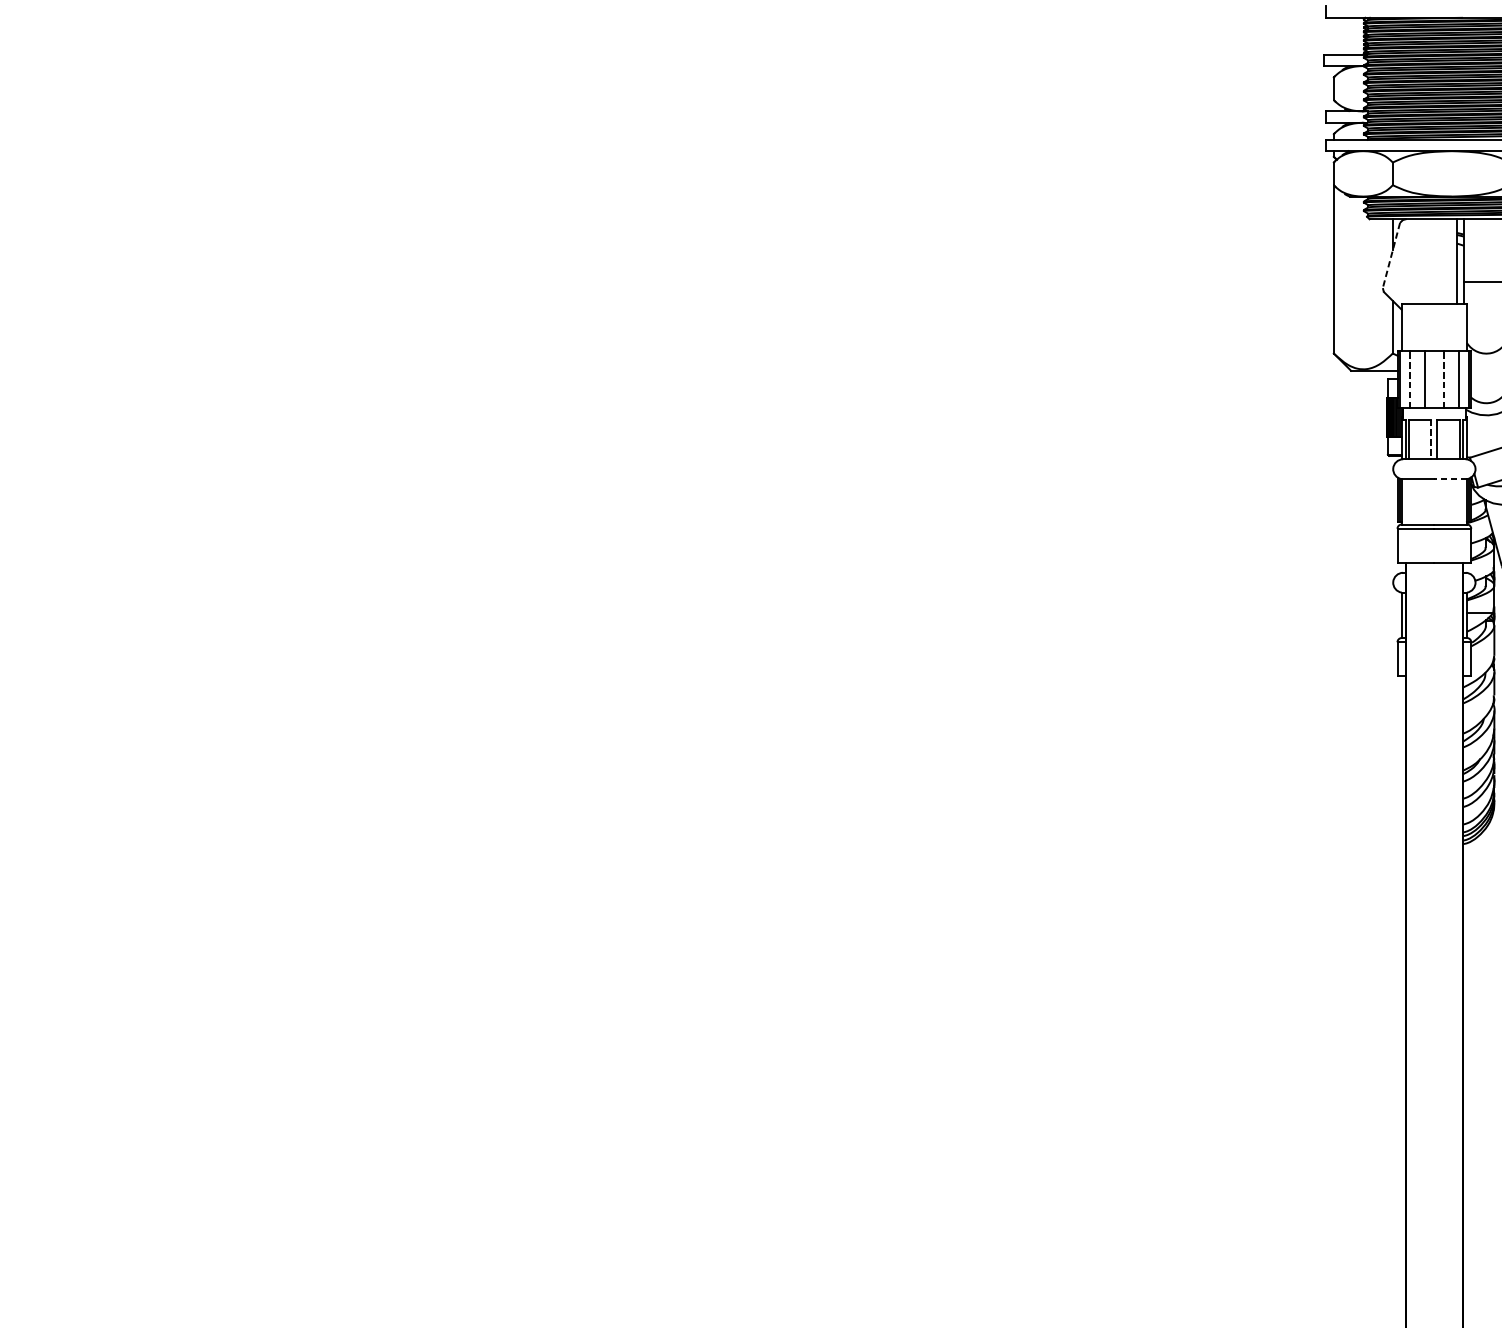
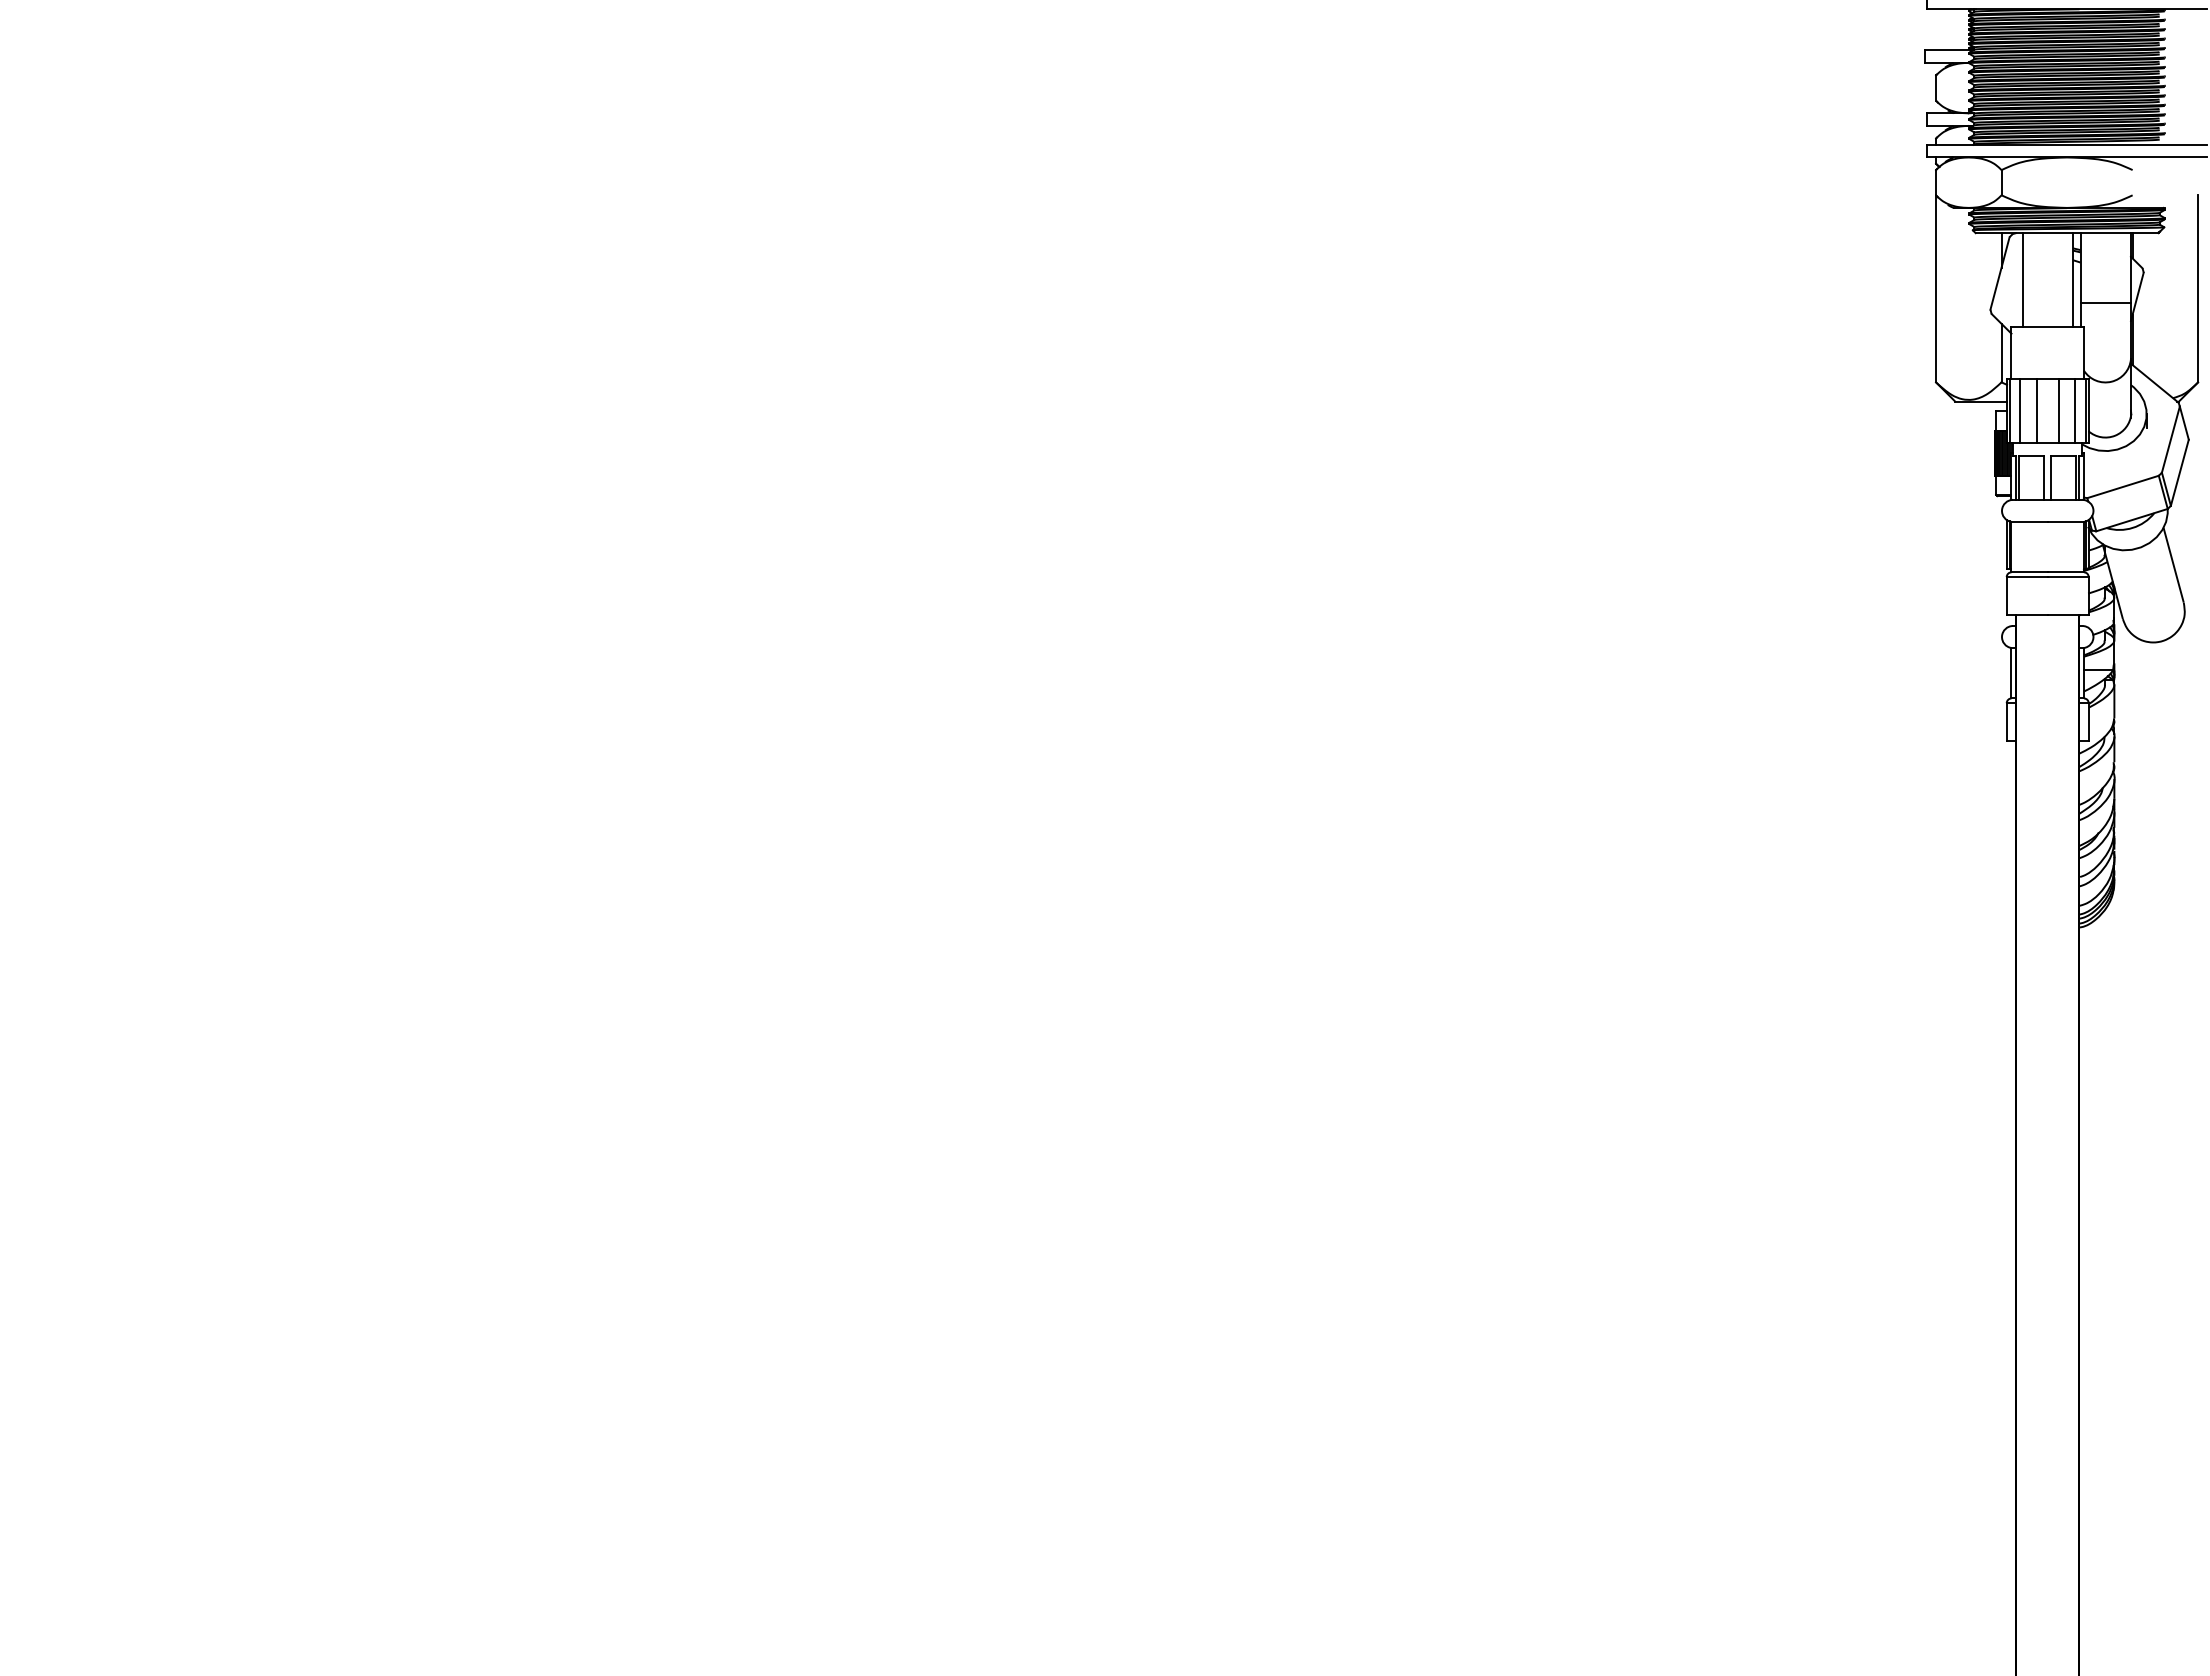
line: (1390, 255) -> (1999, 273), dashed -> solid
line: (1411, 261) -> (2022, 280), added
line: (1409, 379) -> (2020, 411), dashed -> solid
line: (1444, 379) -> (2058, 411), dashed -> solid
line: (1431, 440) -> (2044, 478), dashed -> solid
line: (1450, 478) -> (2065, 521), dashed -> solid

